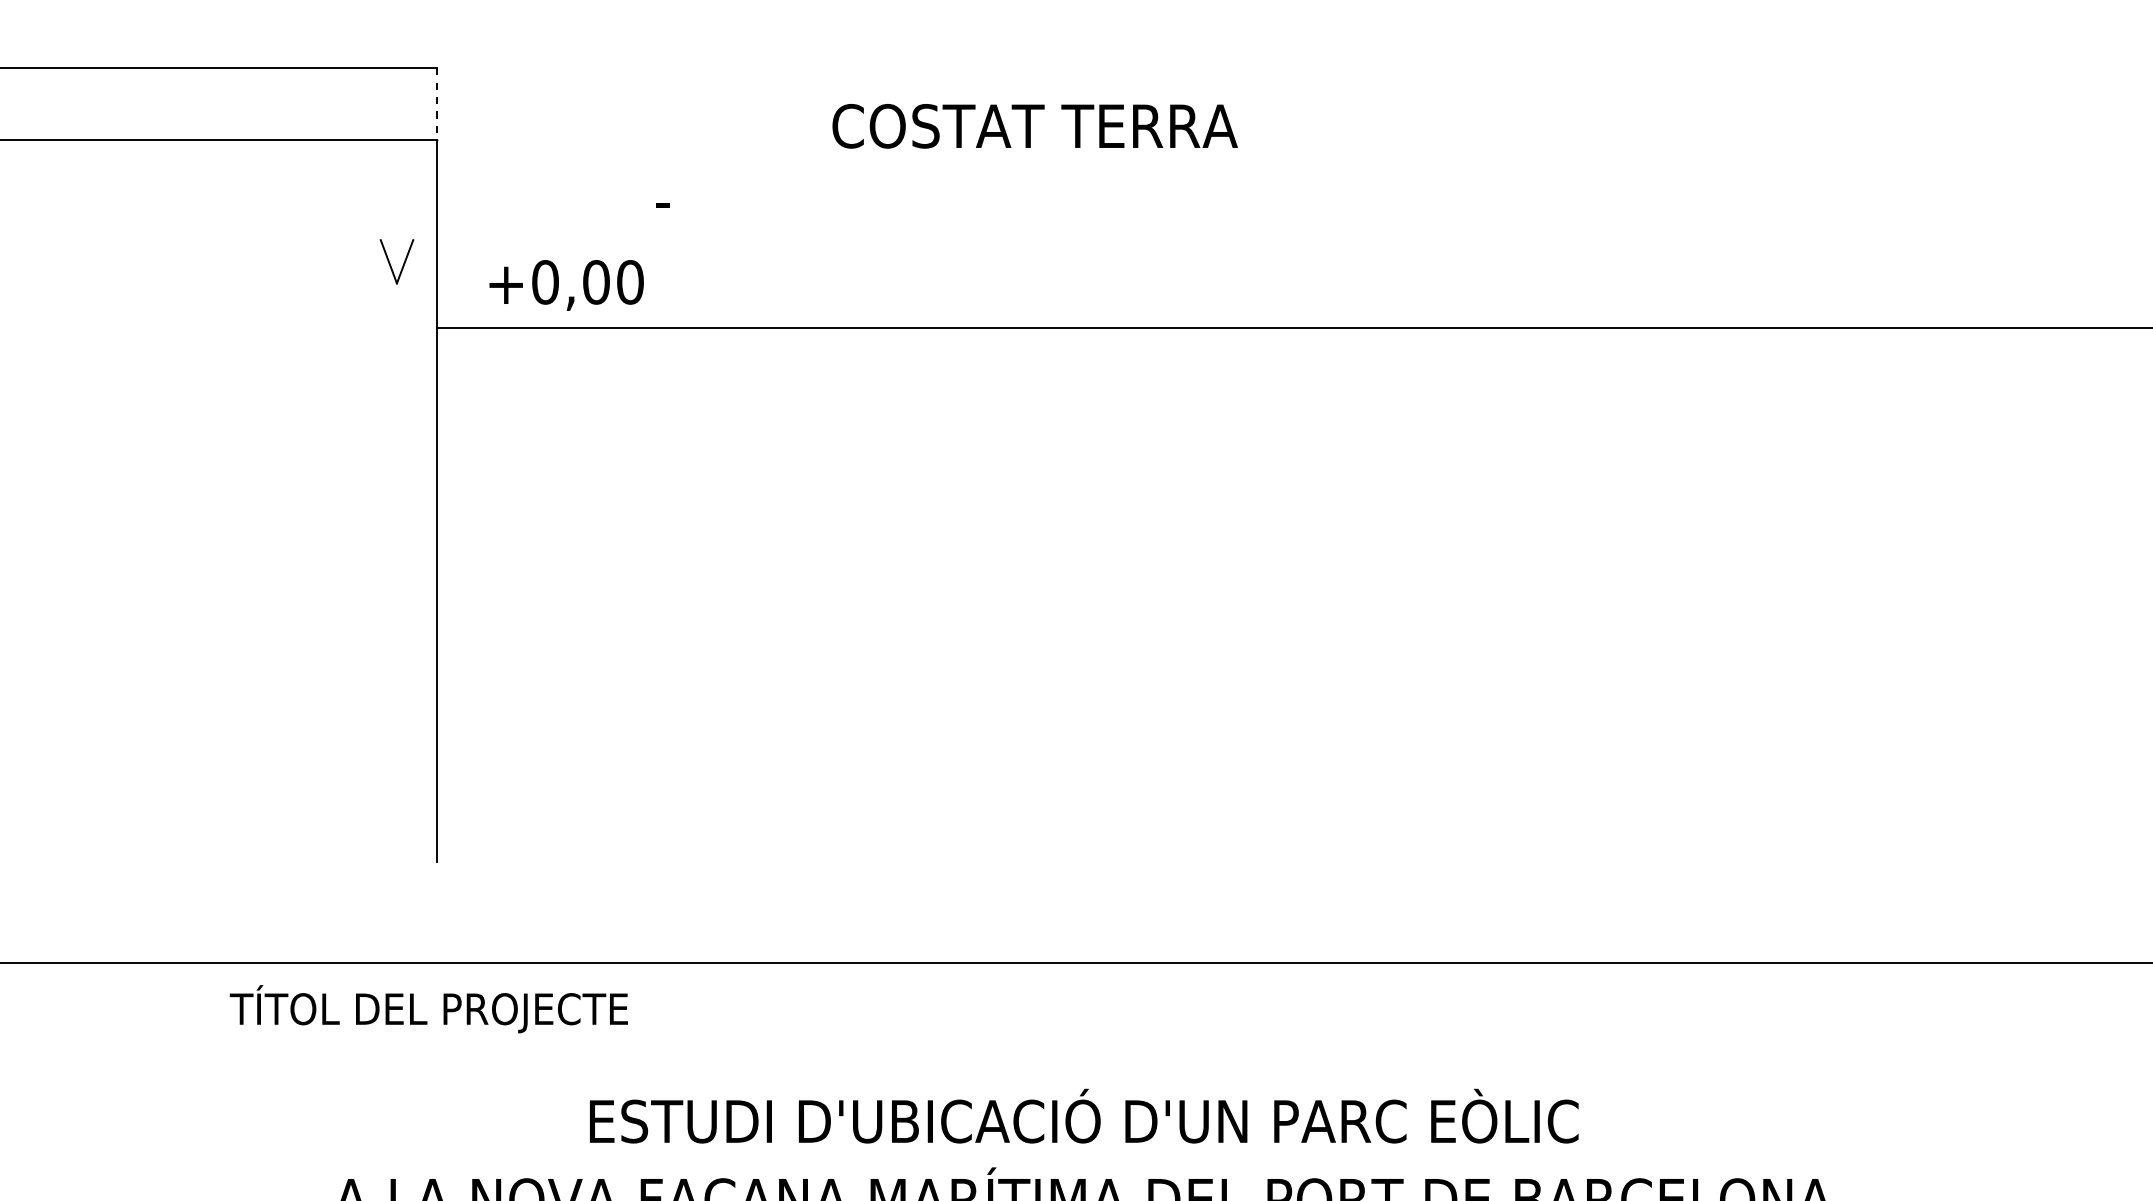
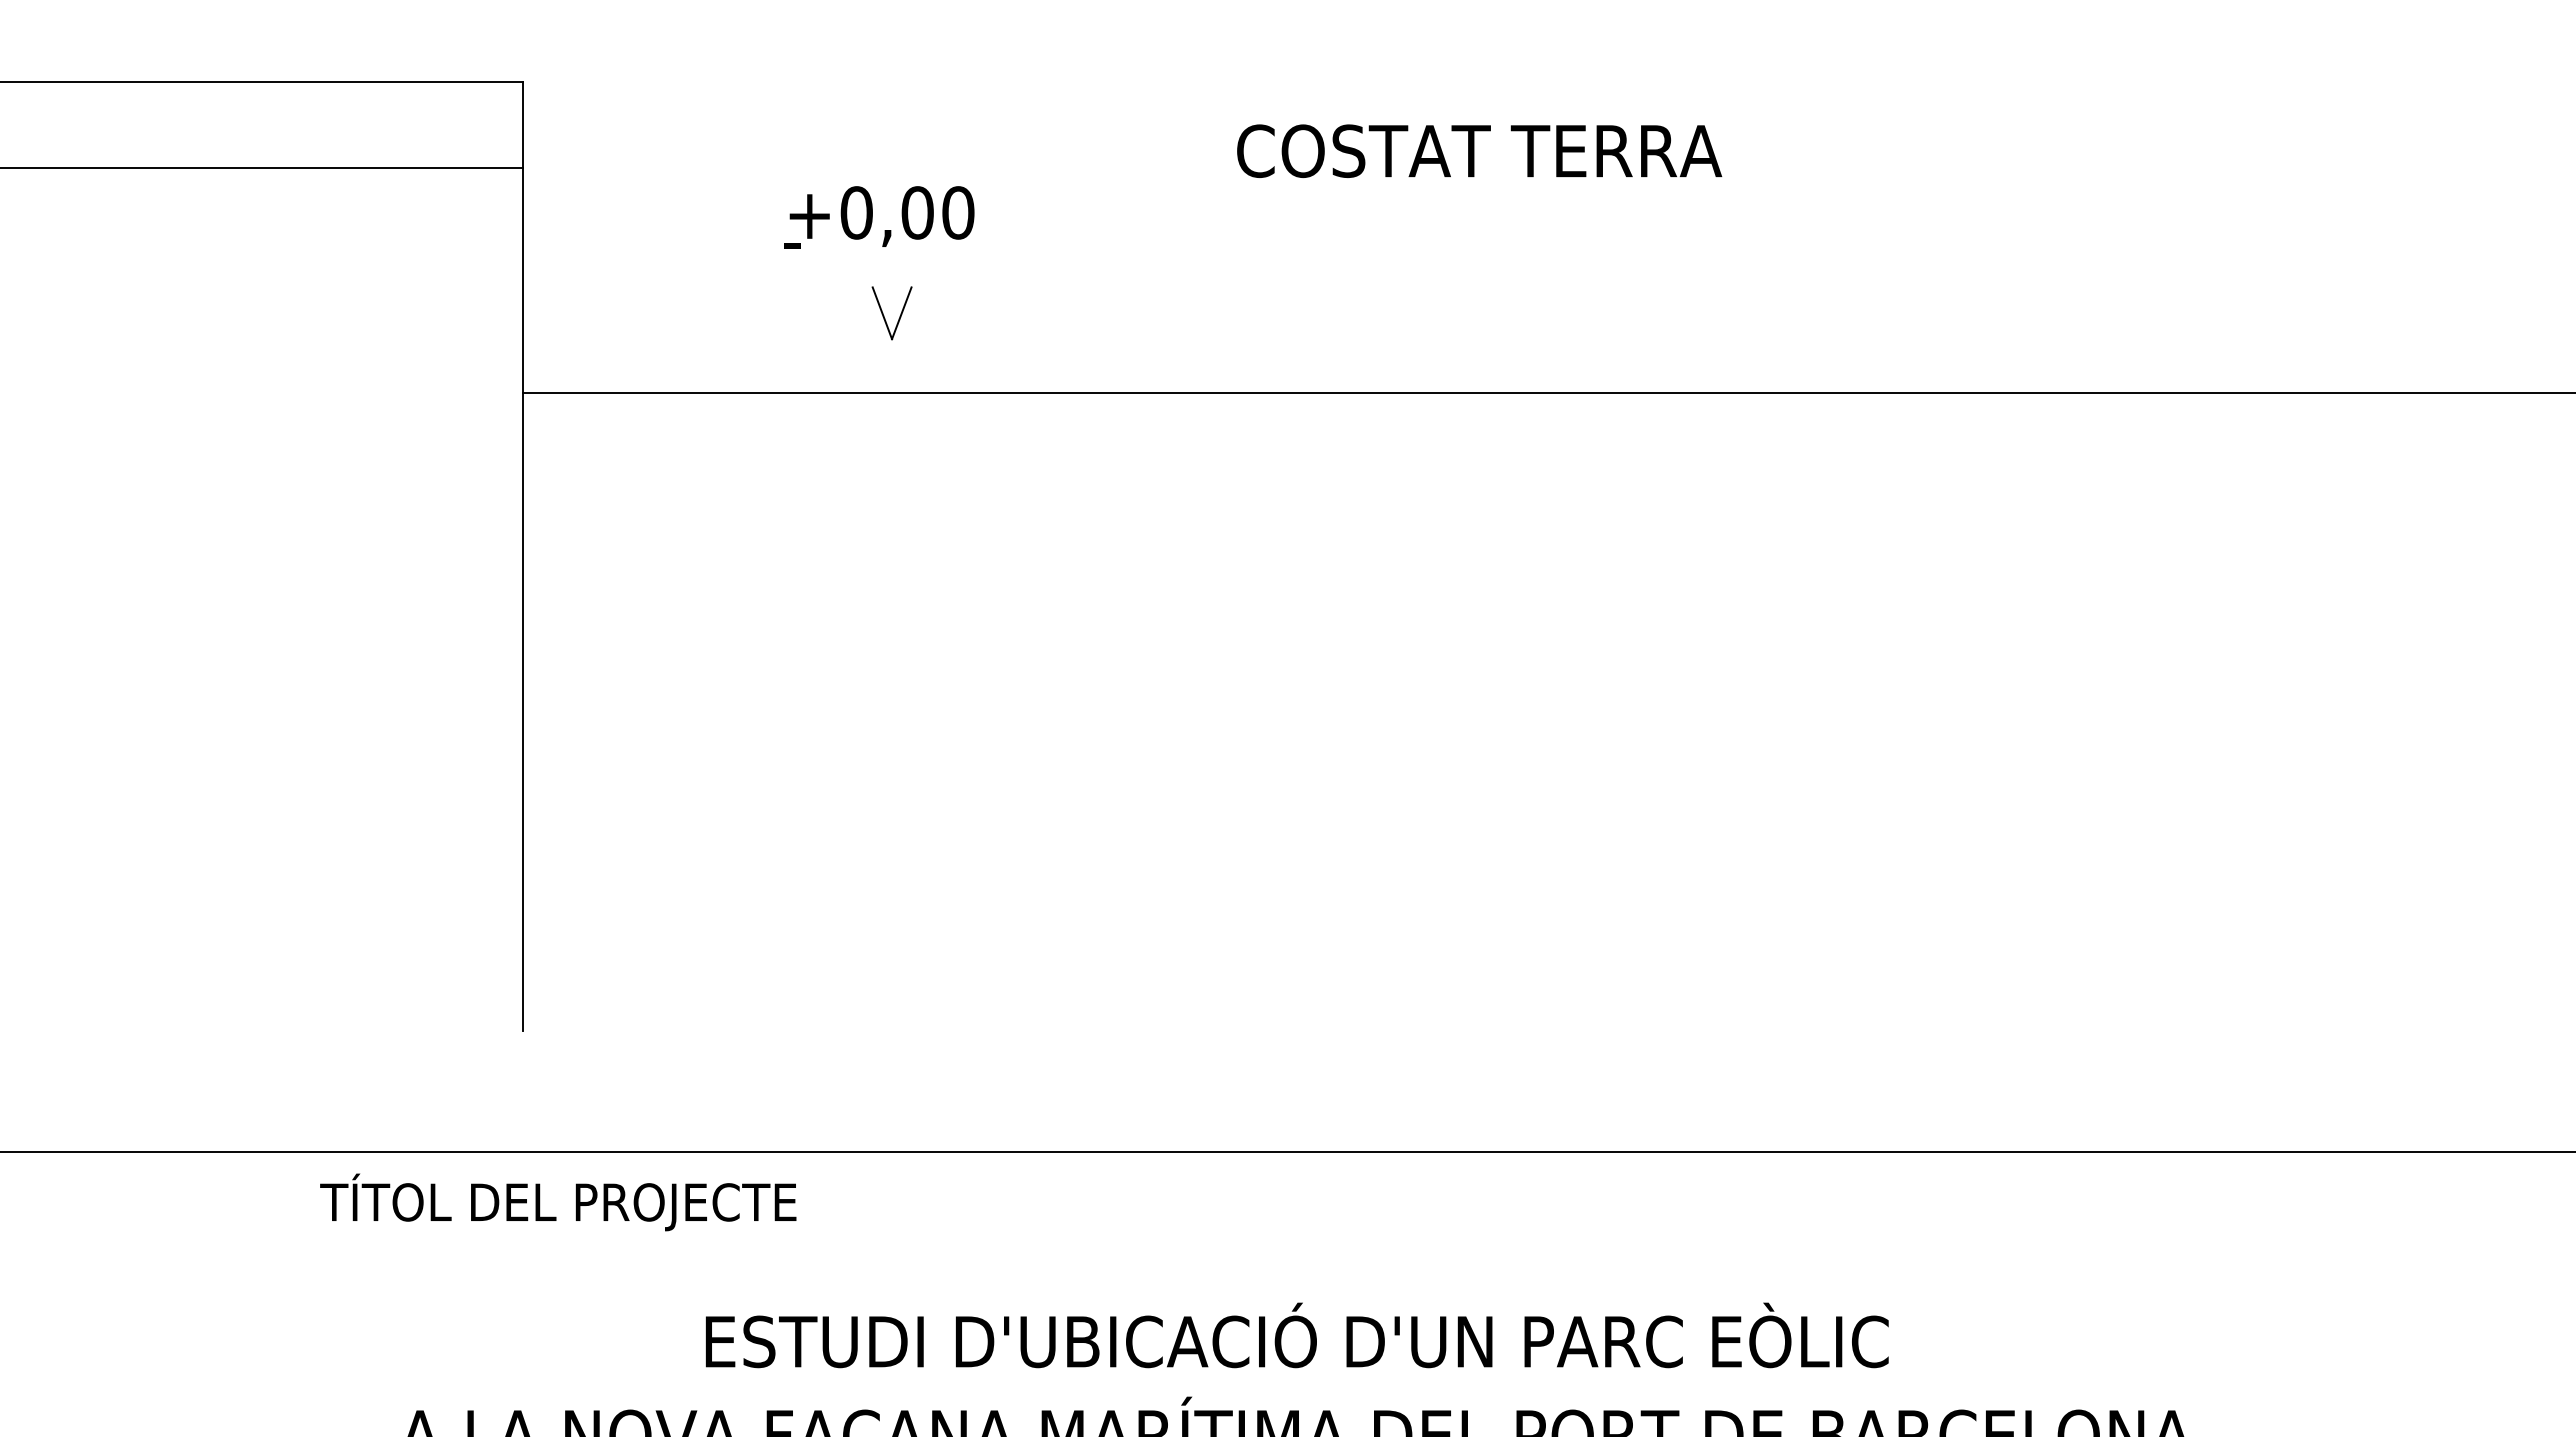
line: (436, 104) -> (522, 125), dashed -> solid
text: (1035, 125) -> (1479, 150), moved
part: (390, 263) -> (884, 315), moved
text: (566, 285) -> (881, 216), moved
text: (429, 1009) -> (558, 1202), moved

